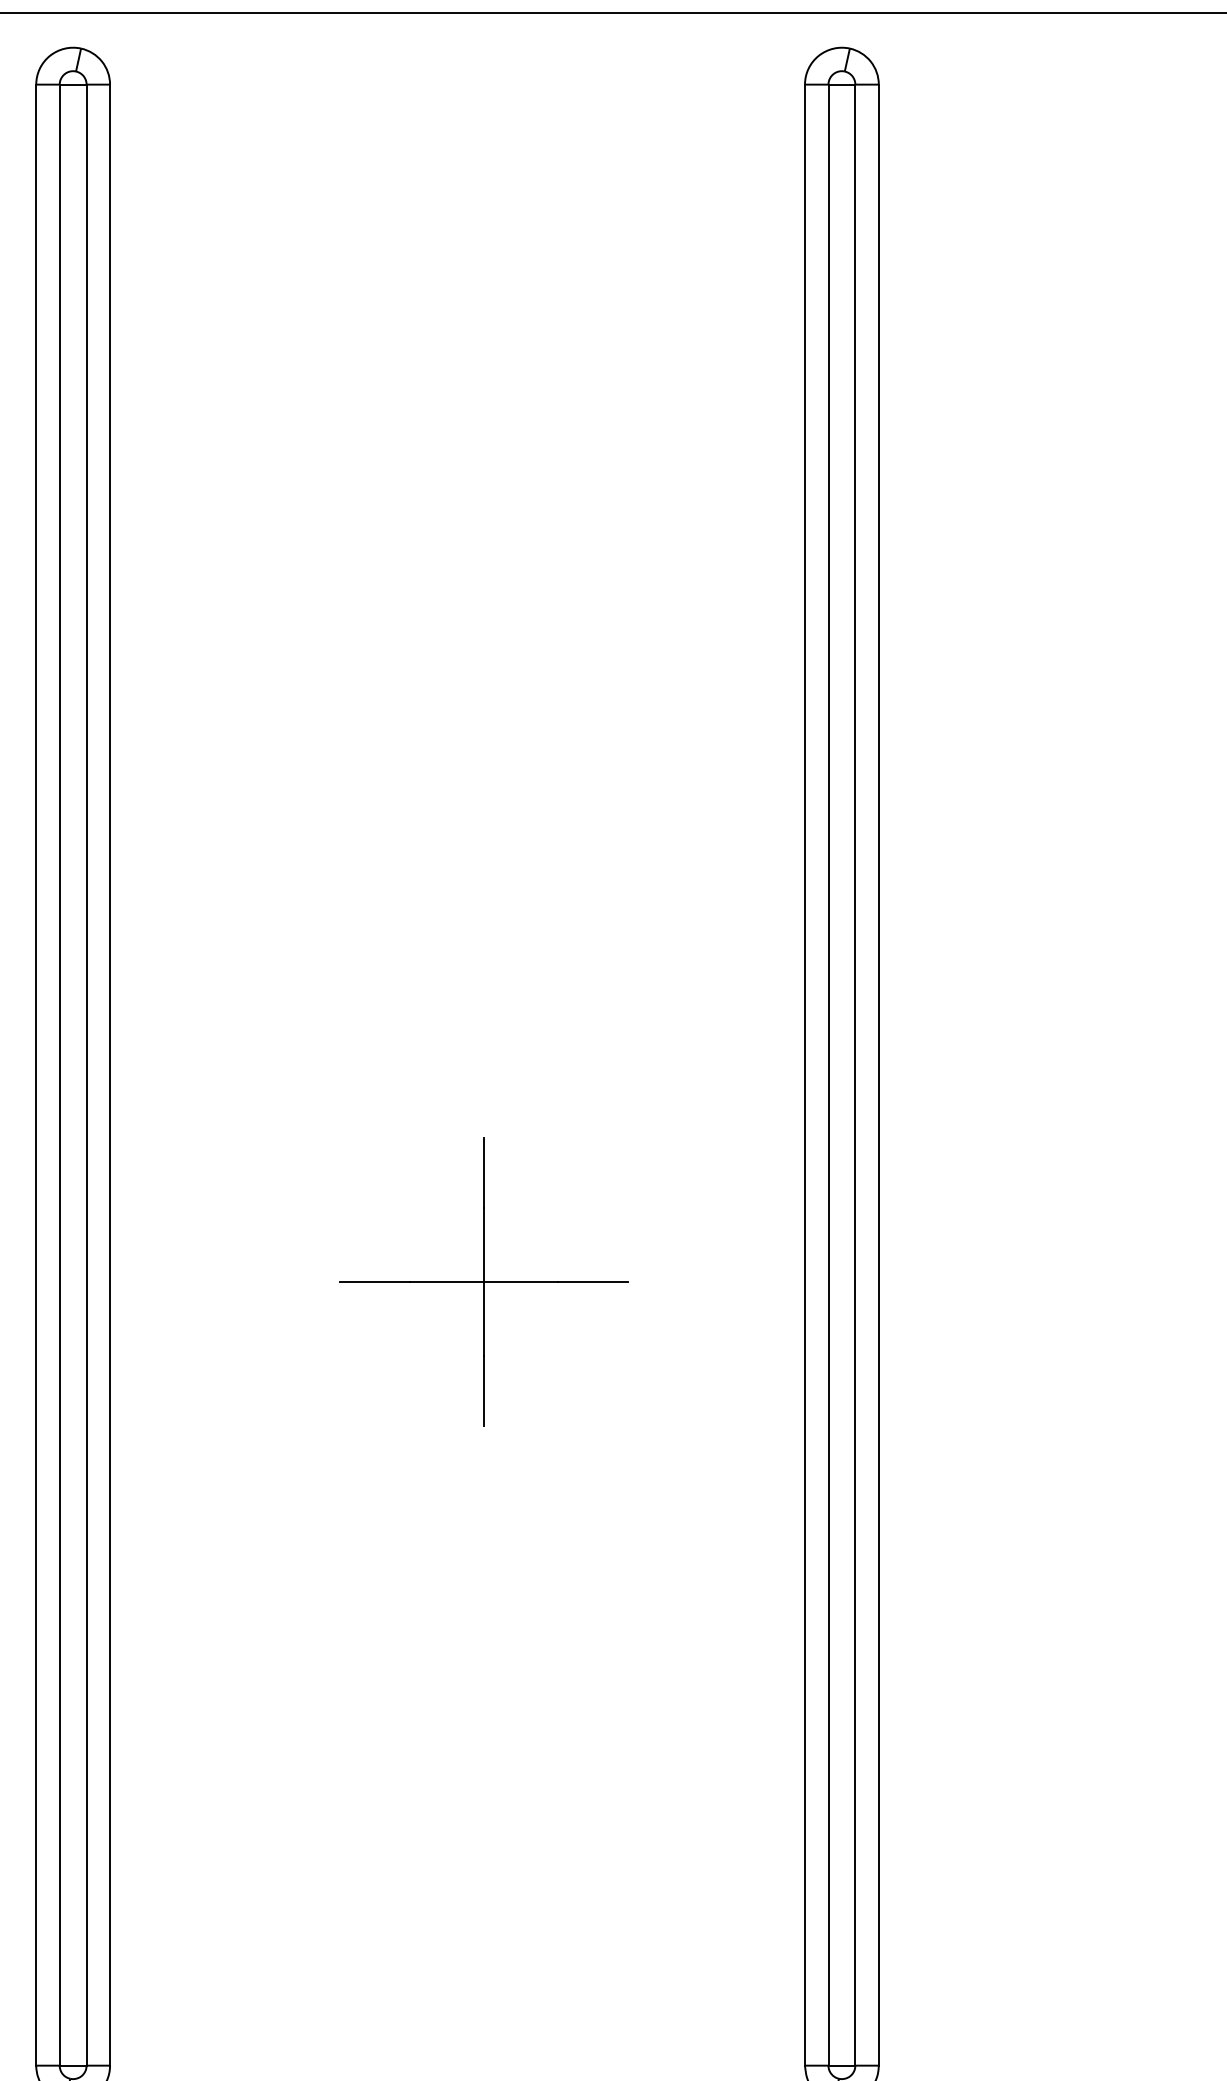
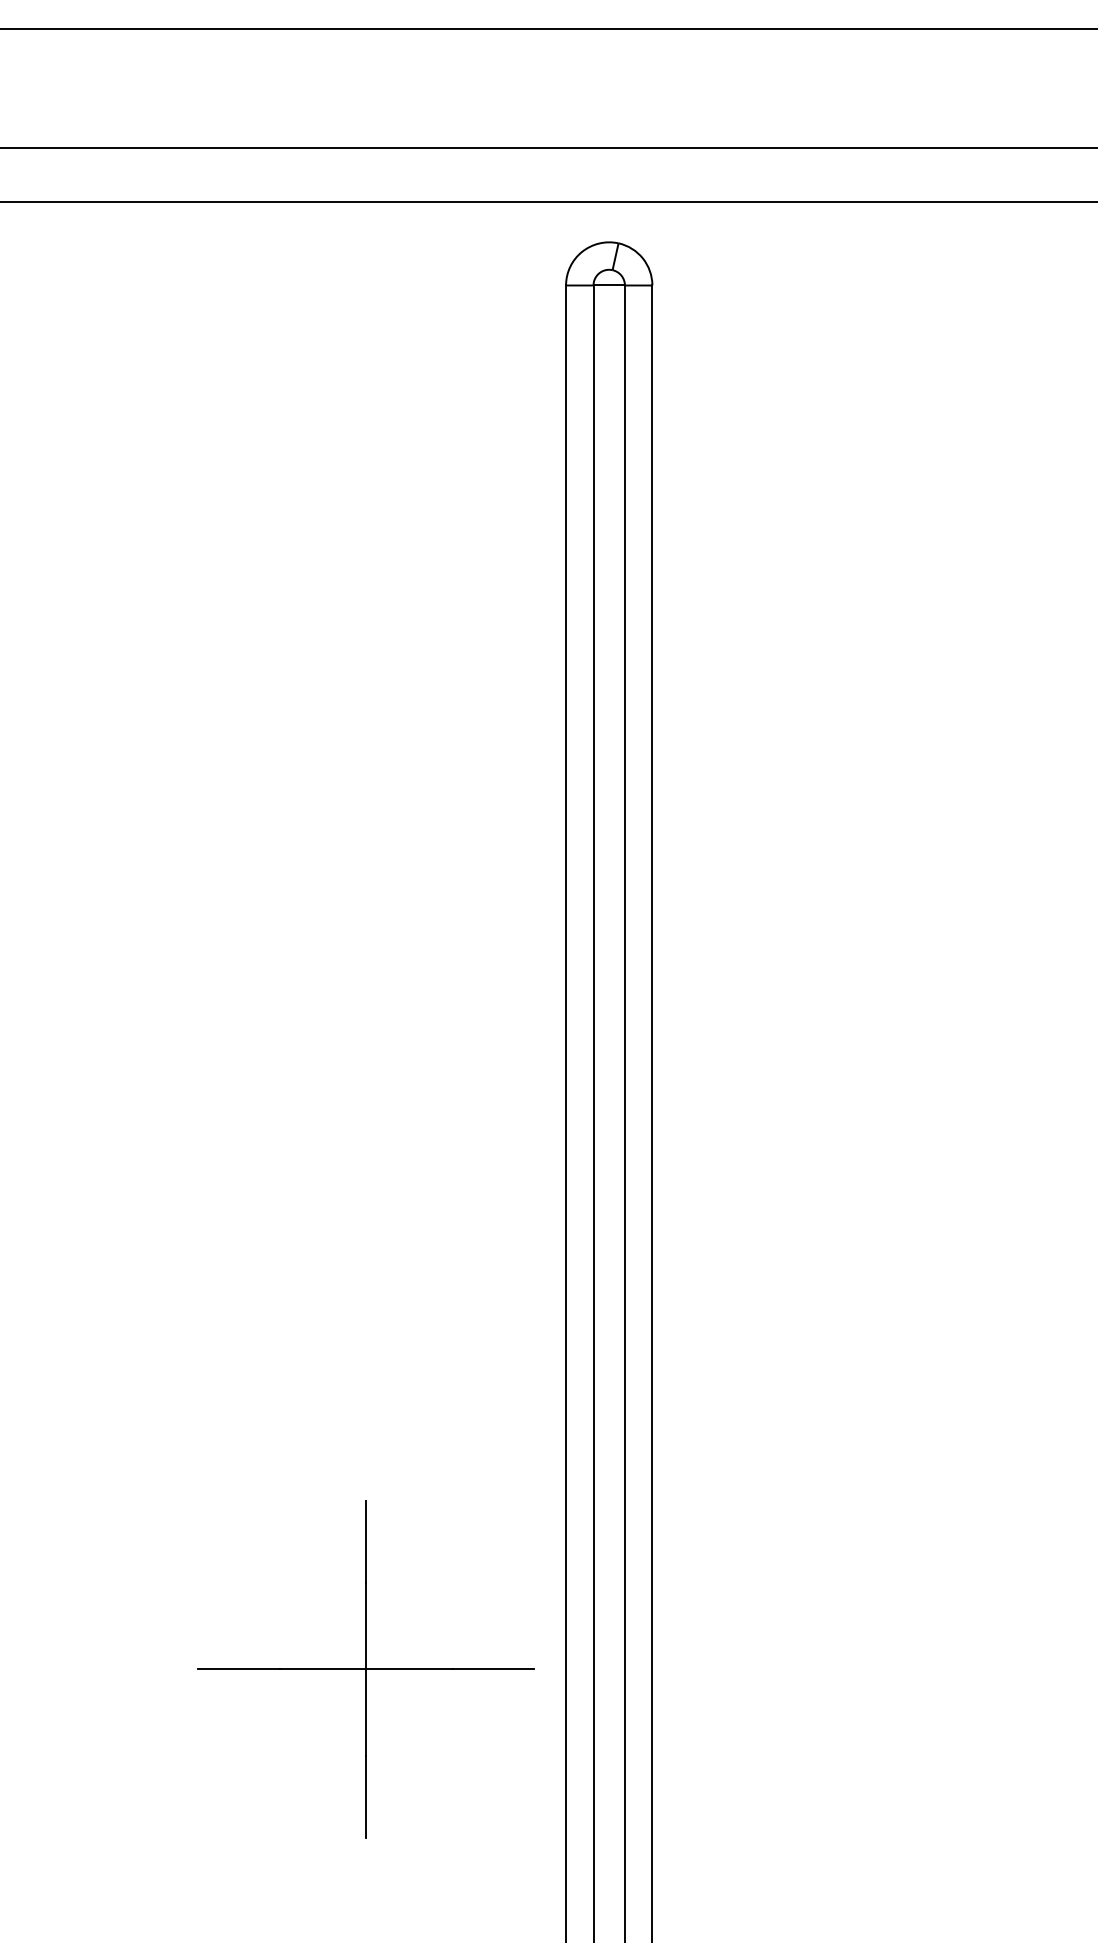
part: (483, 1281) -> (365, 1668), moved

